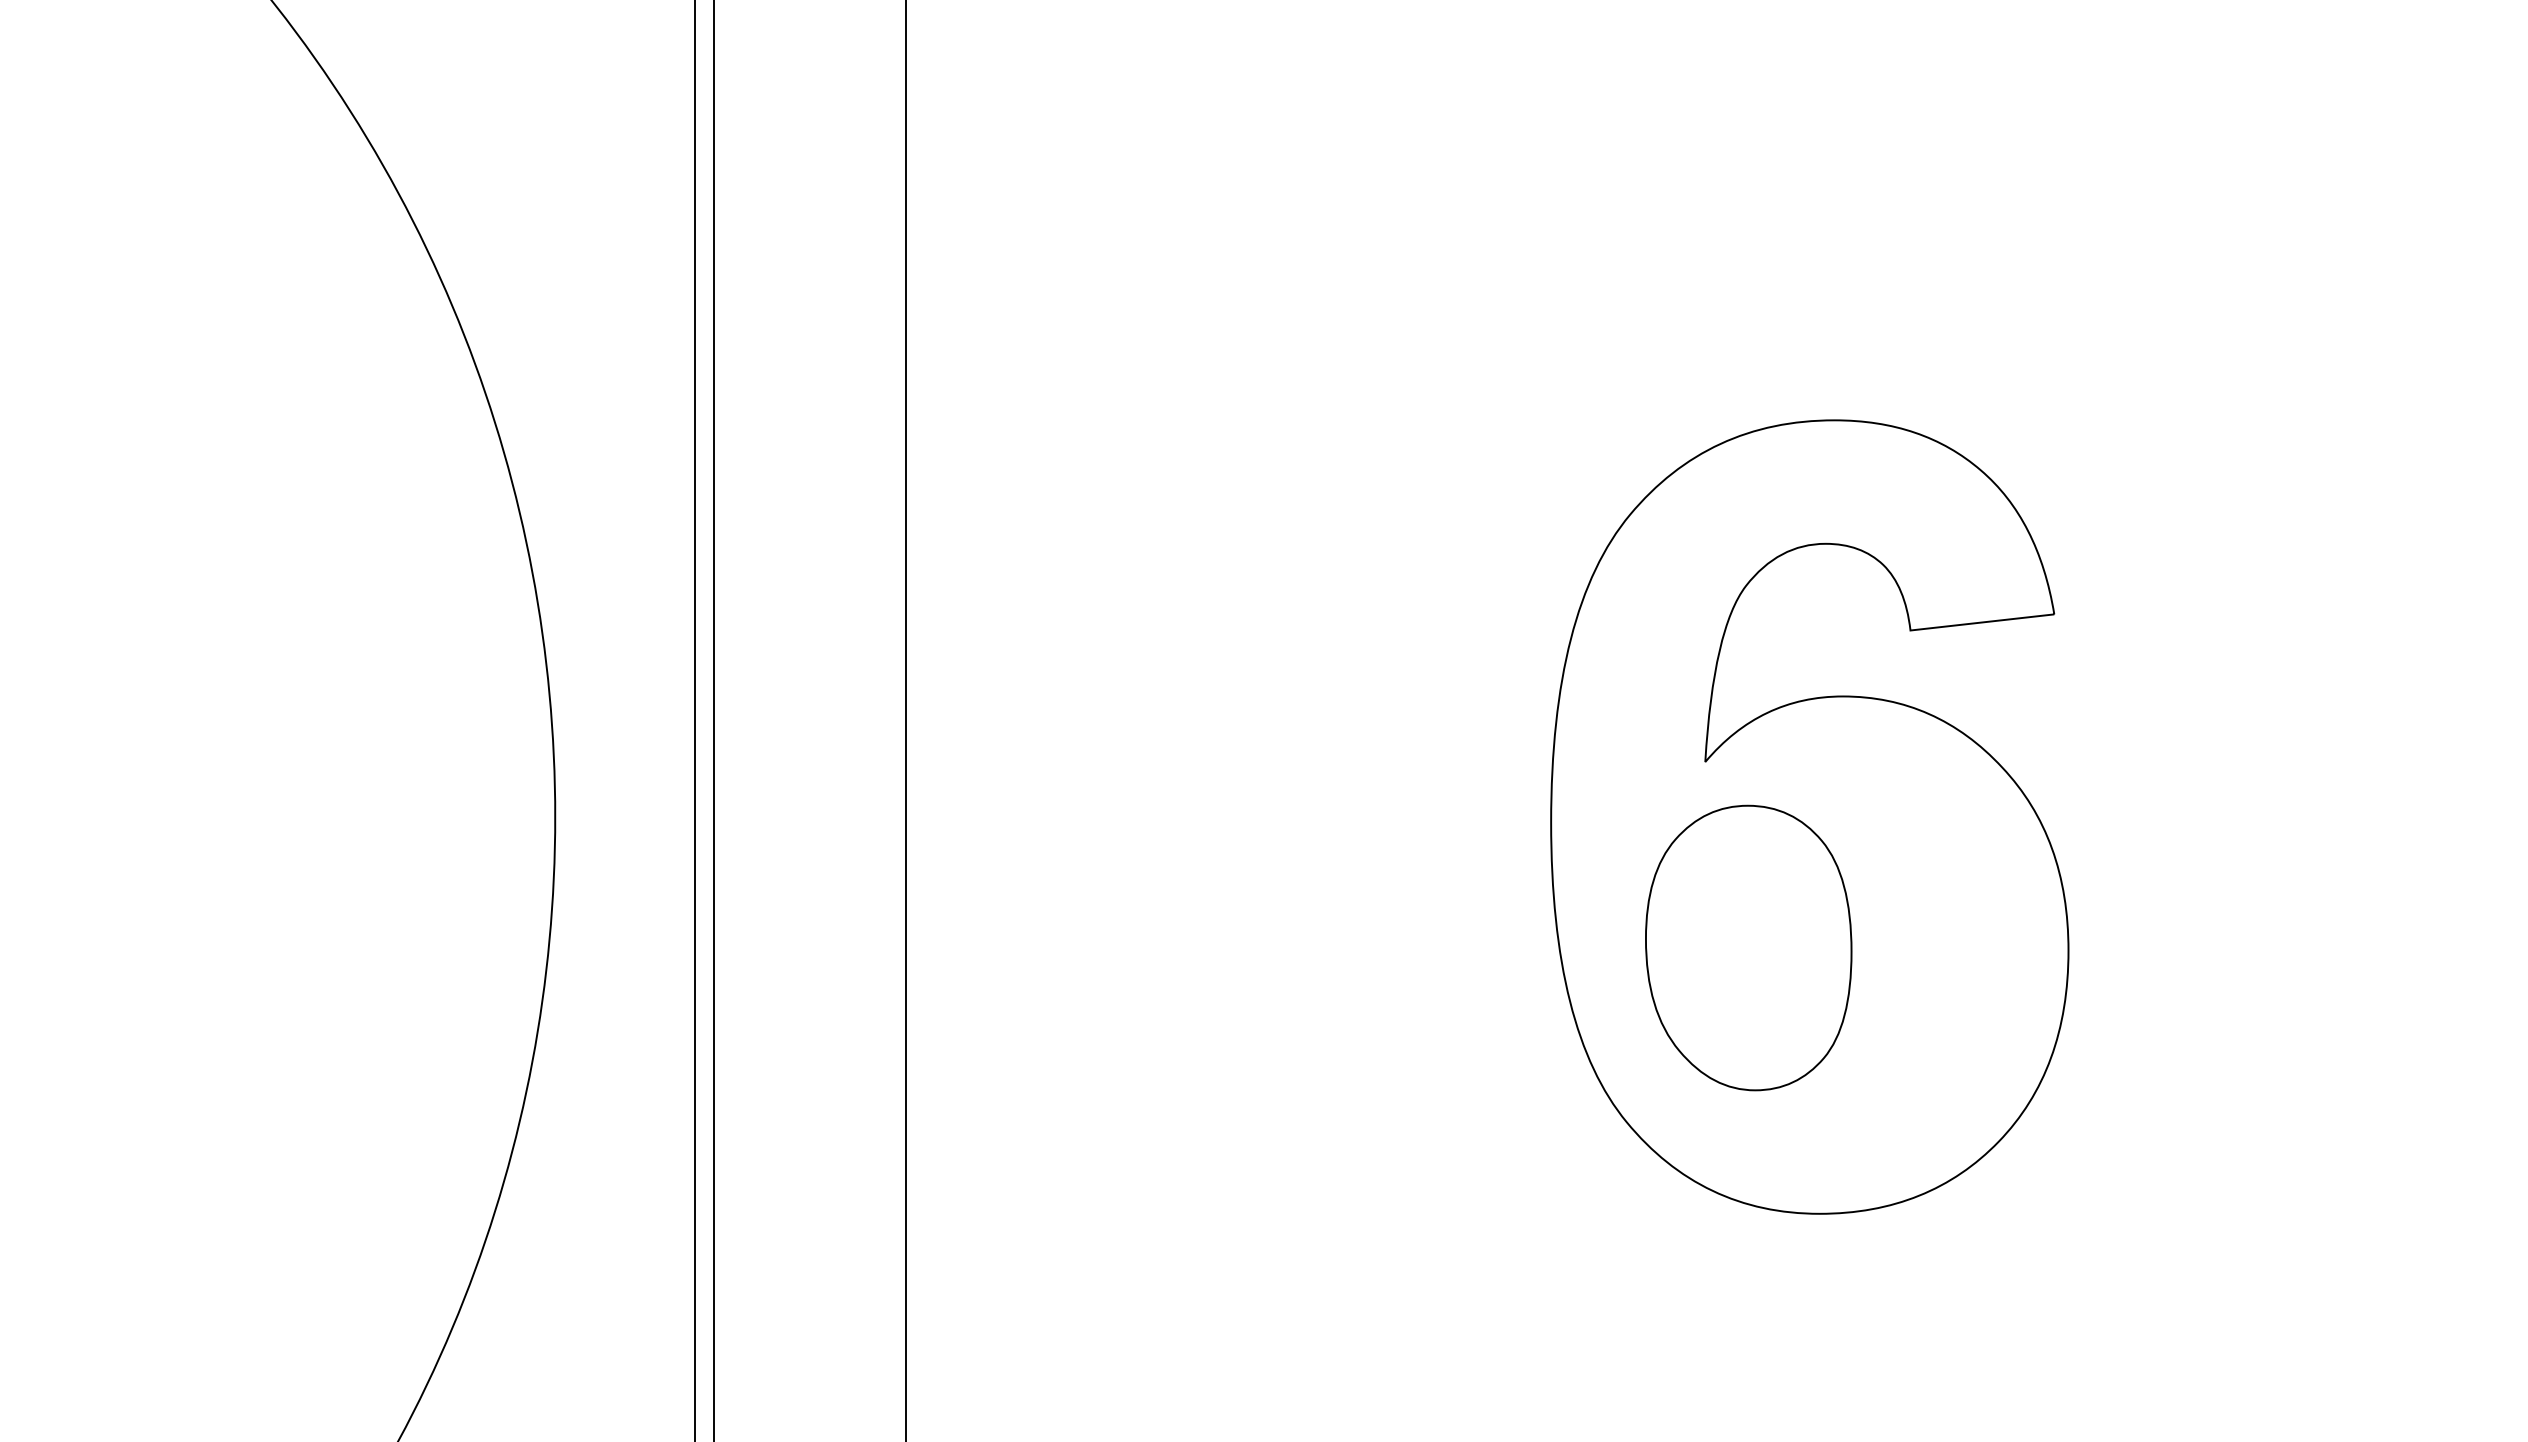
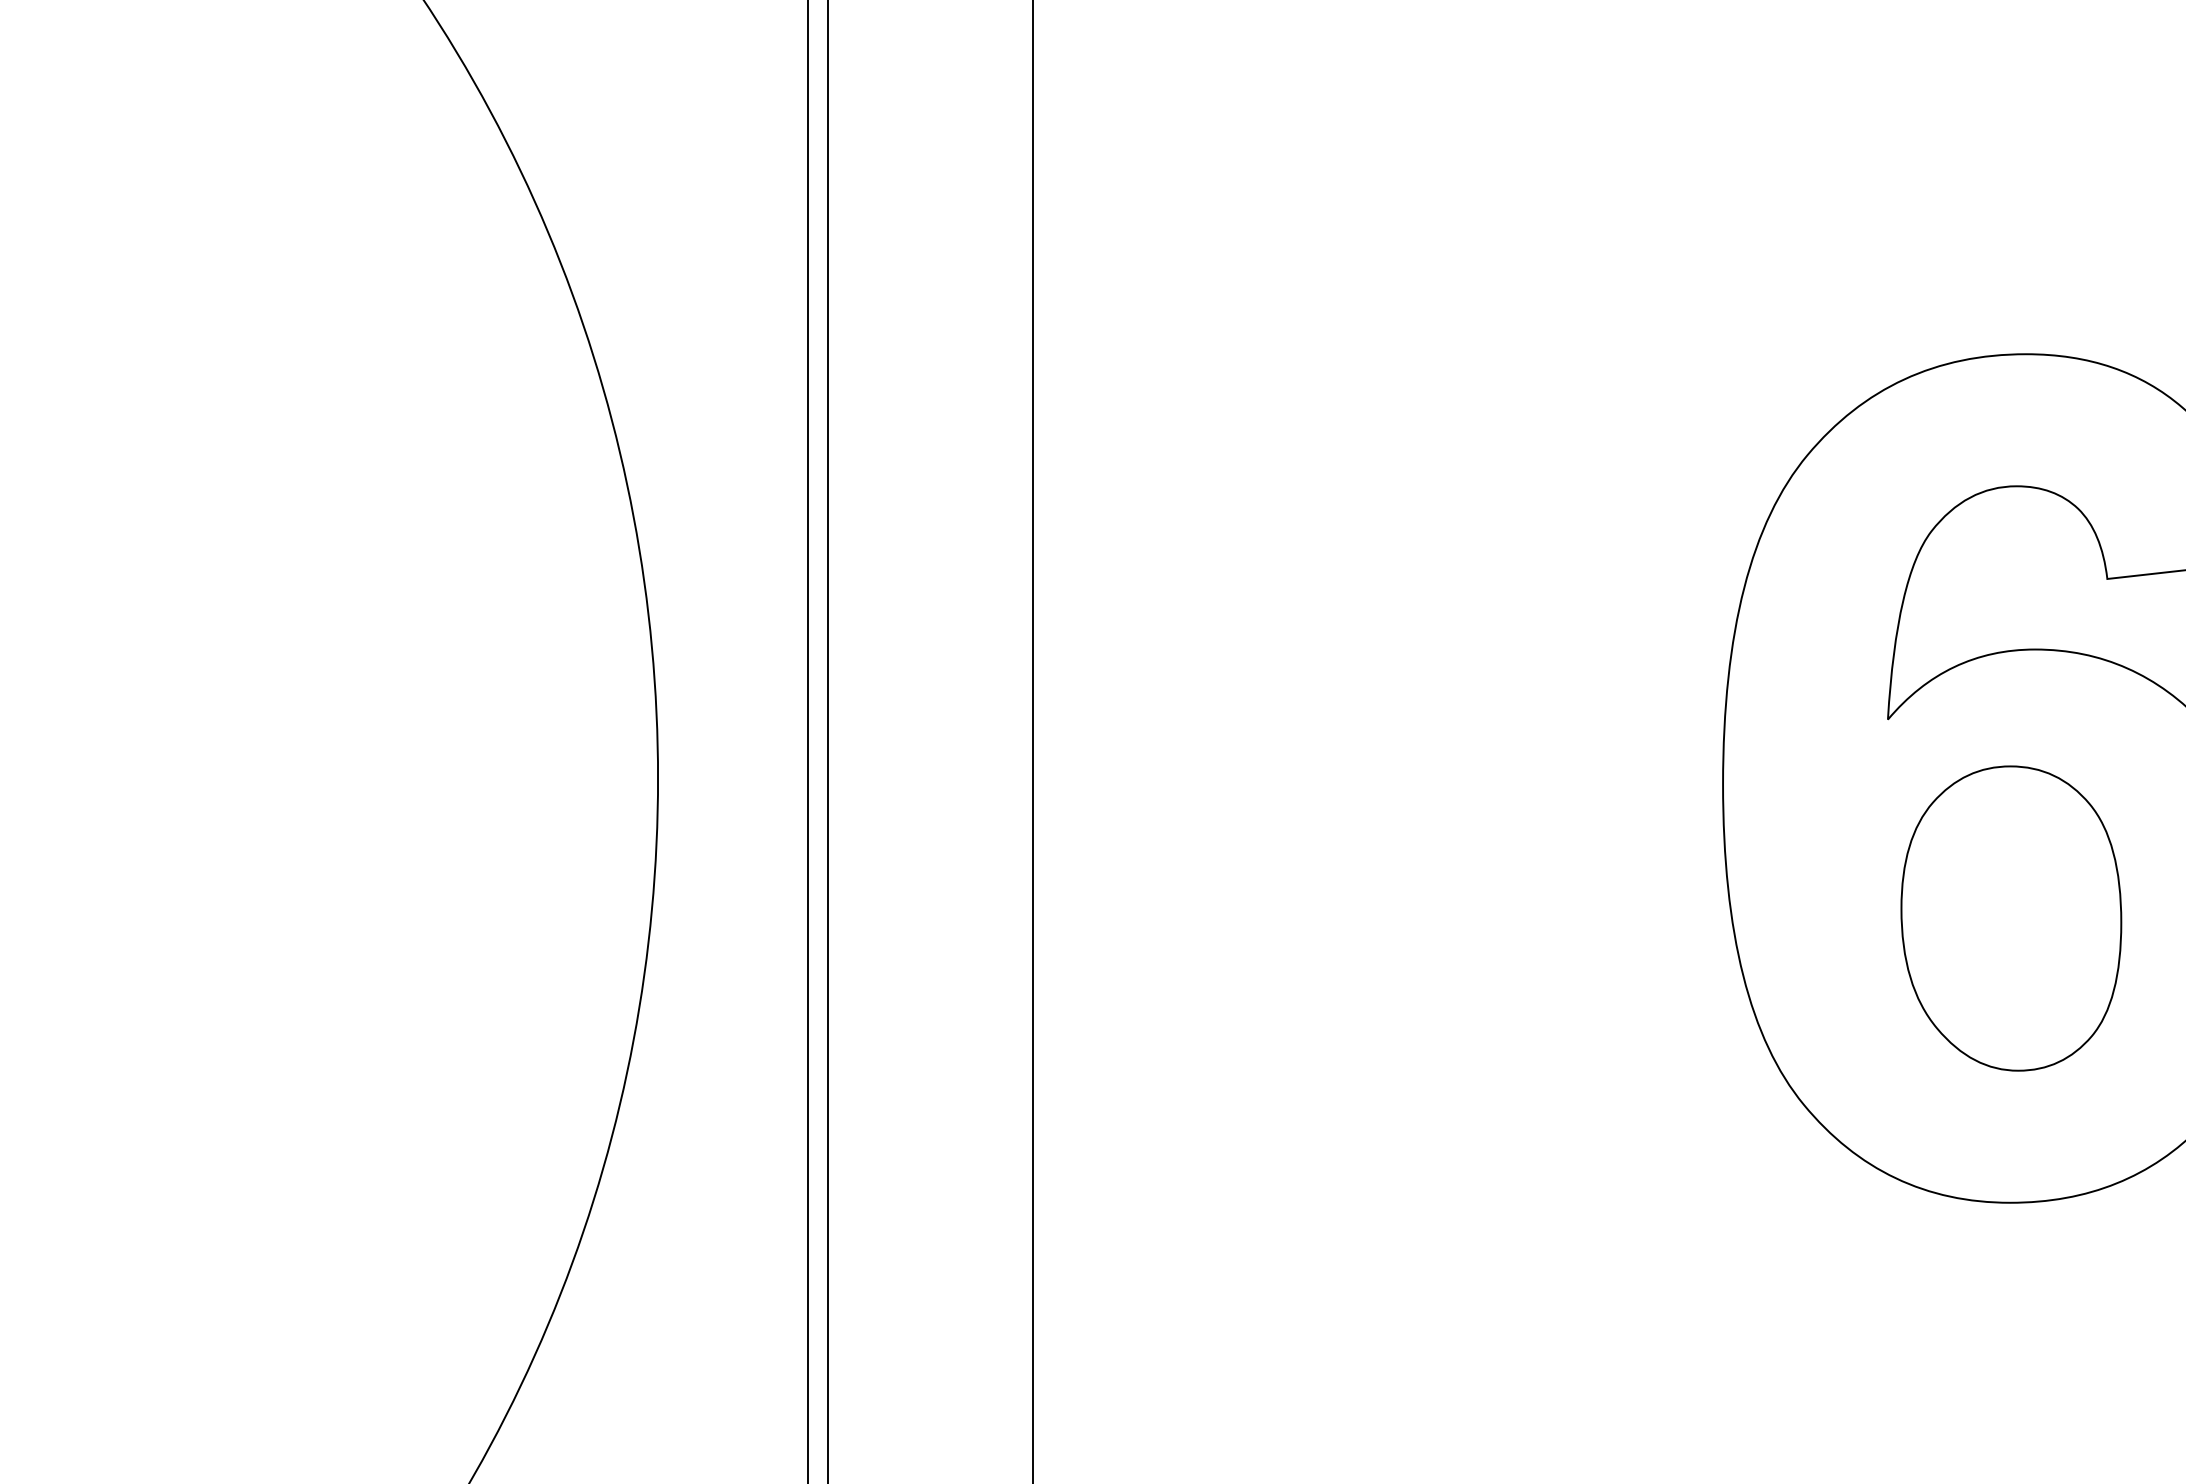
part: (1748, 947) -> (2011, 917), moved

